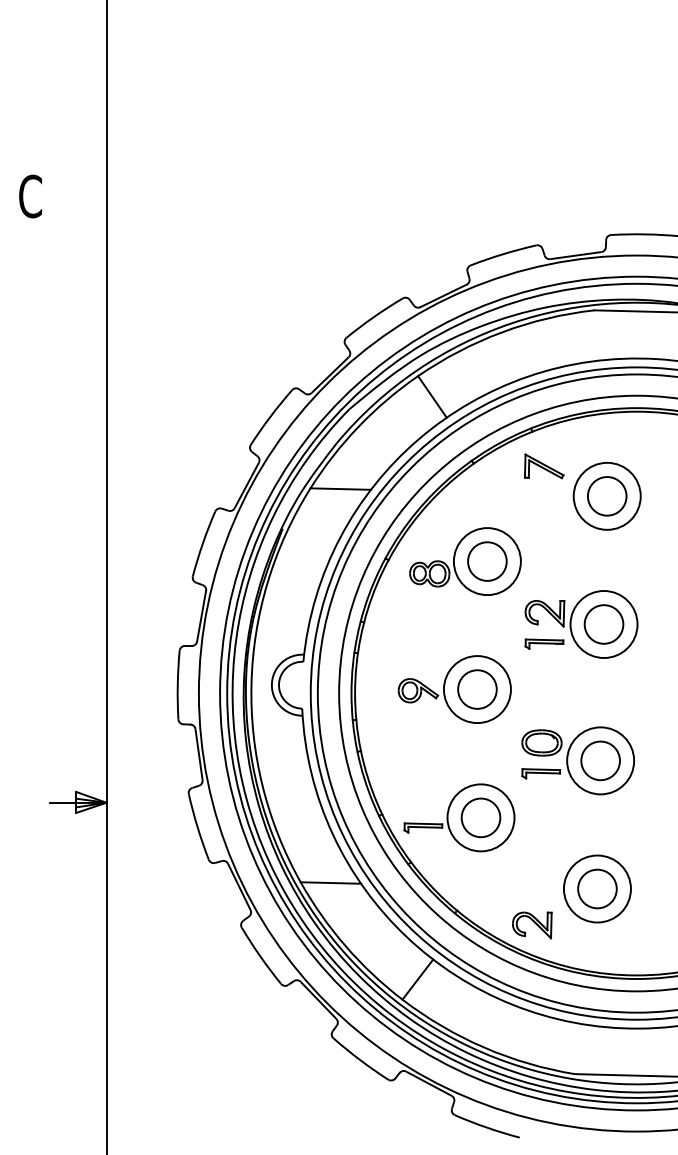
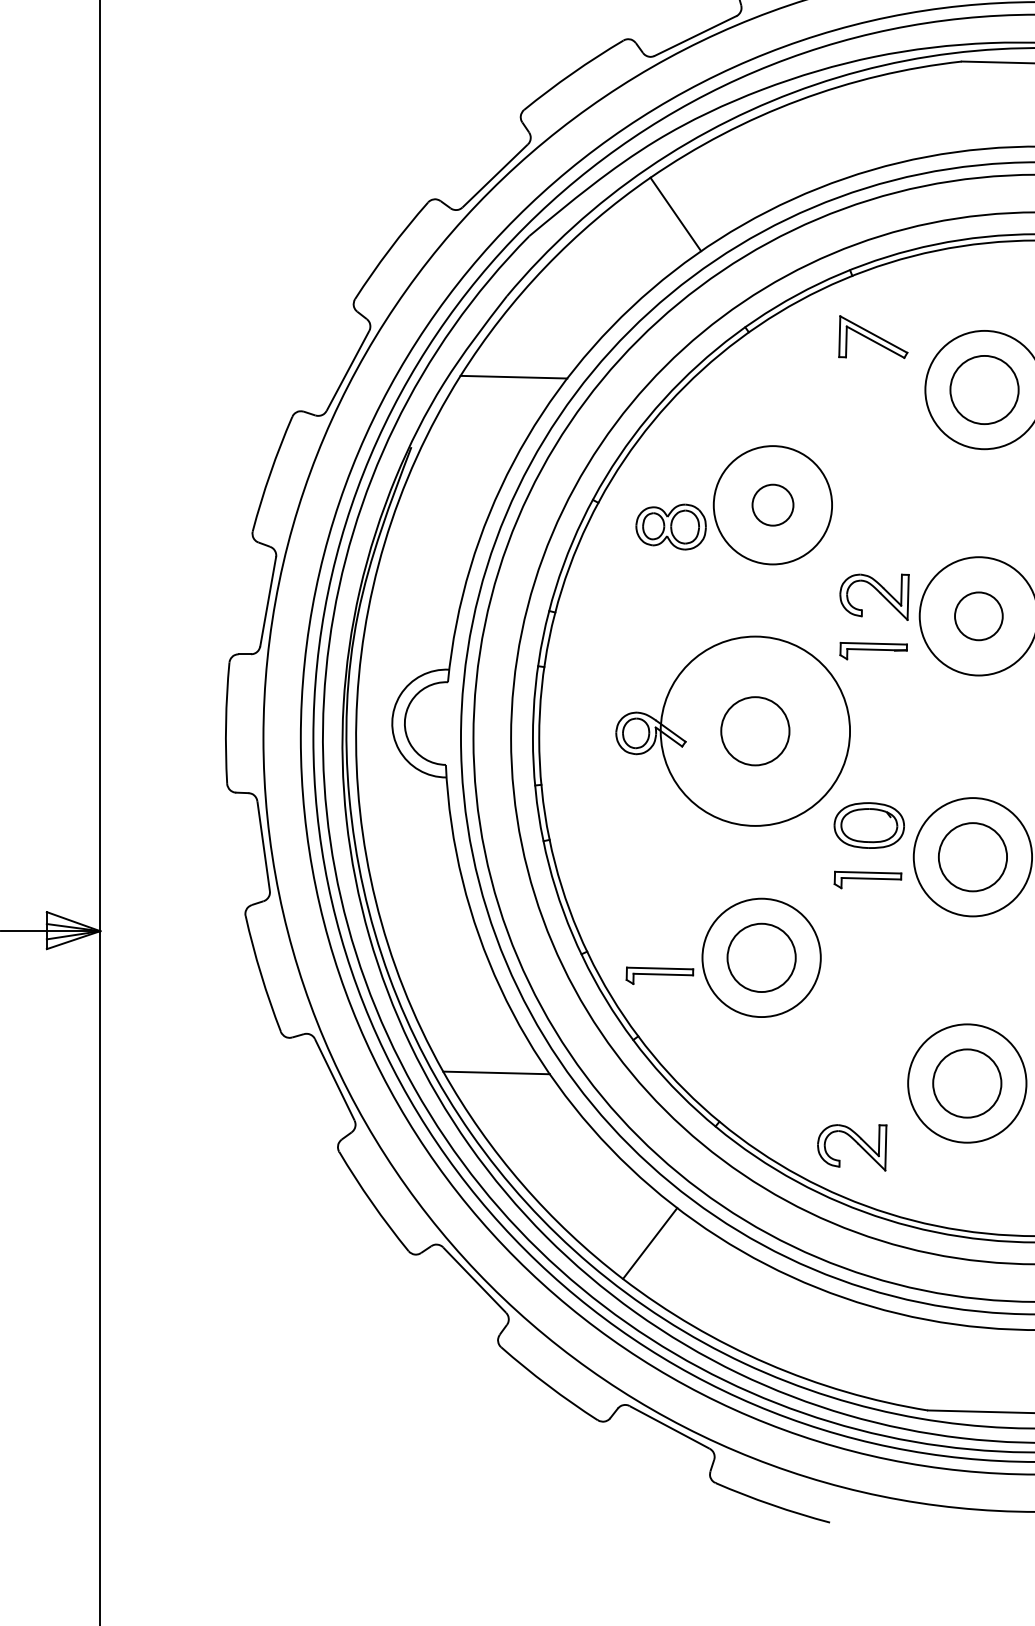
circle: (487, 561) -> (773, 505), size x0.6
circle: (603, 624) -> (977, 616), size x0.7
circle: (476, 689) -> (753, 731), size x1.6

